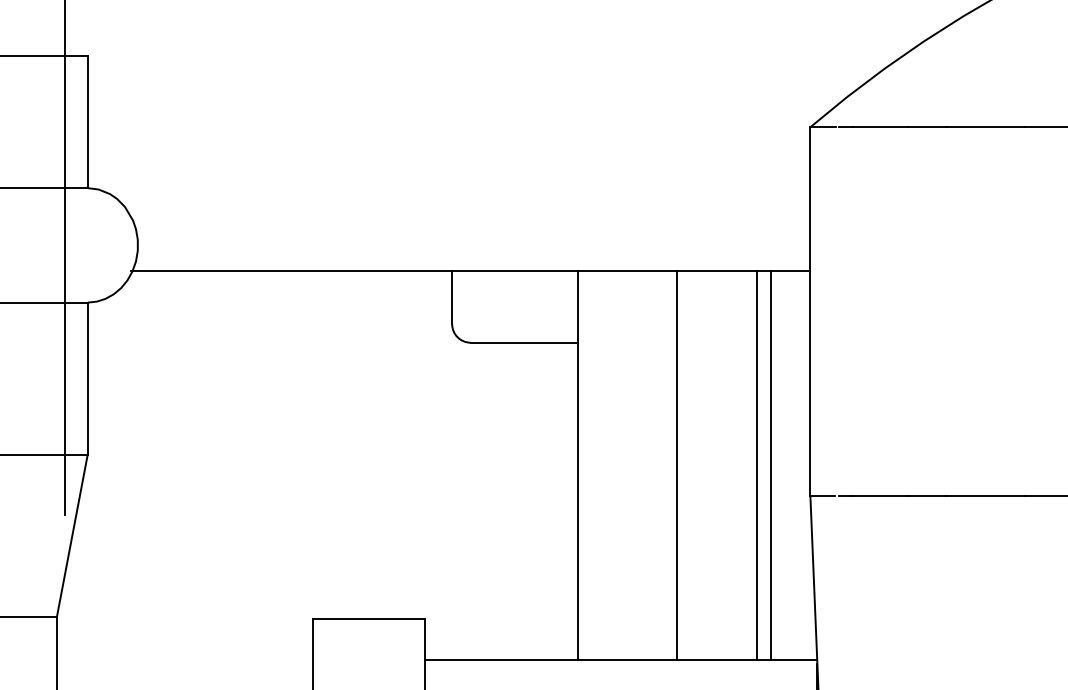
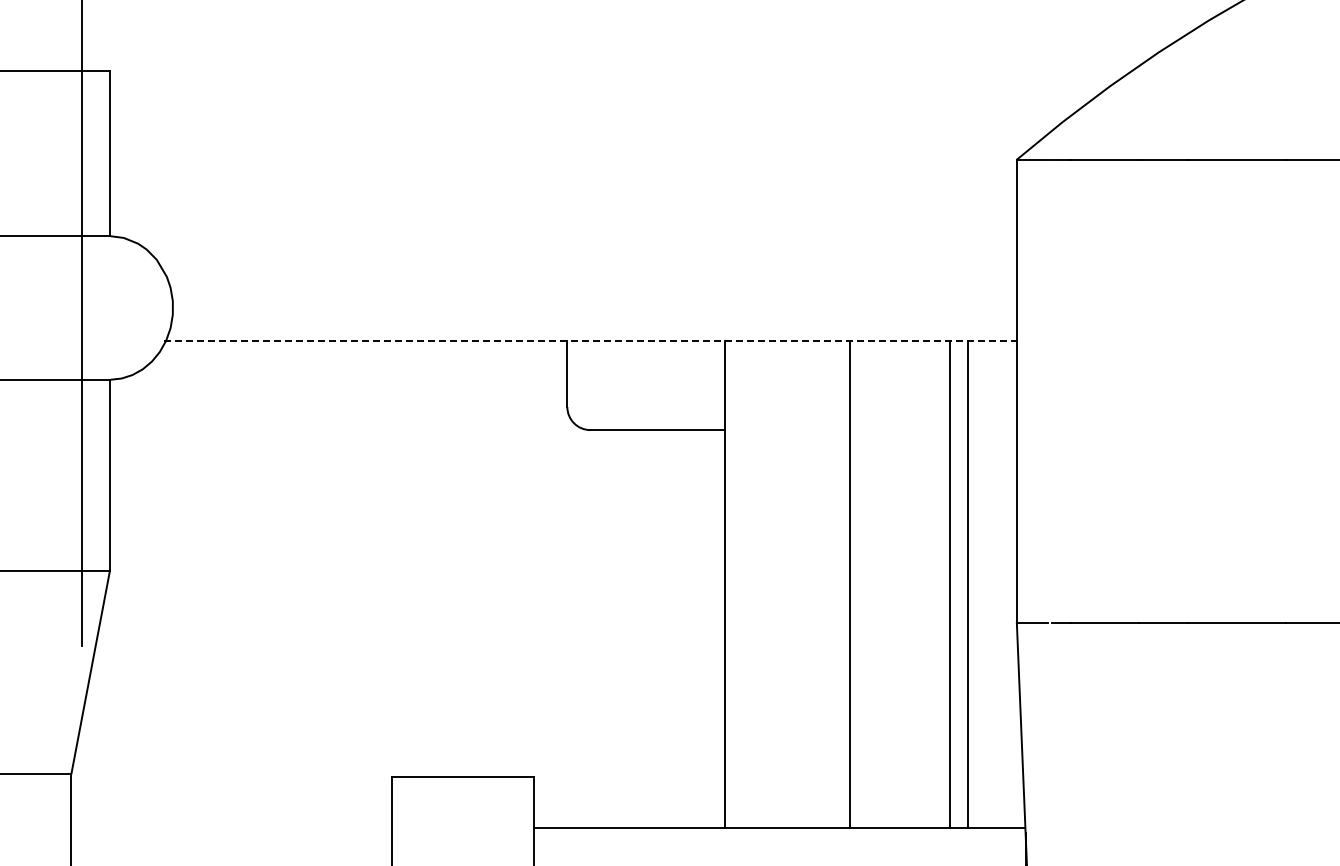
line: (470, 271) -> (590, 340), solid -> dashed

